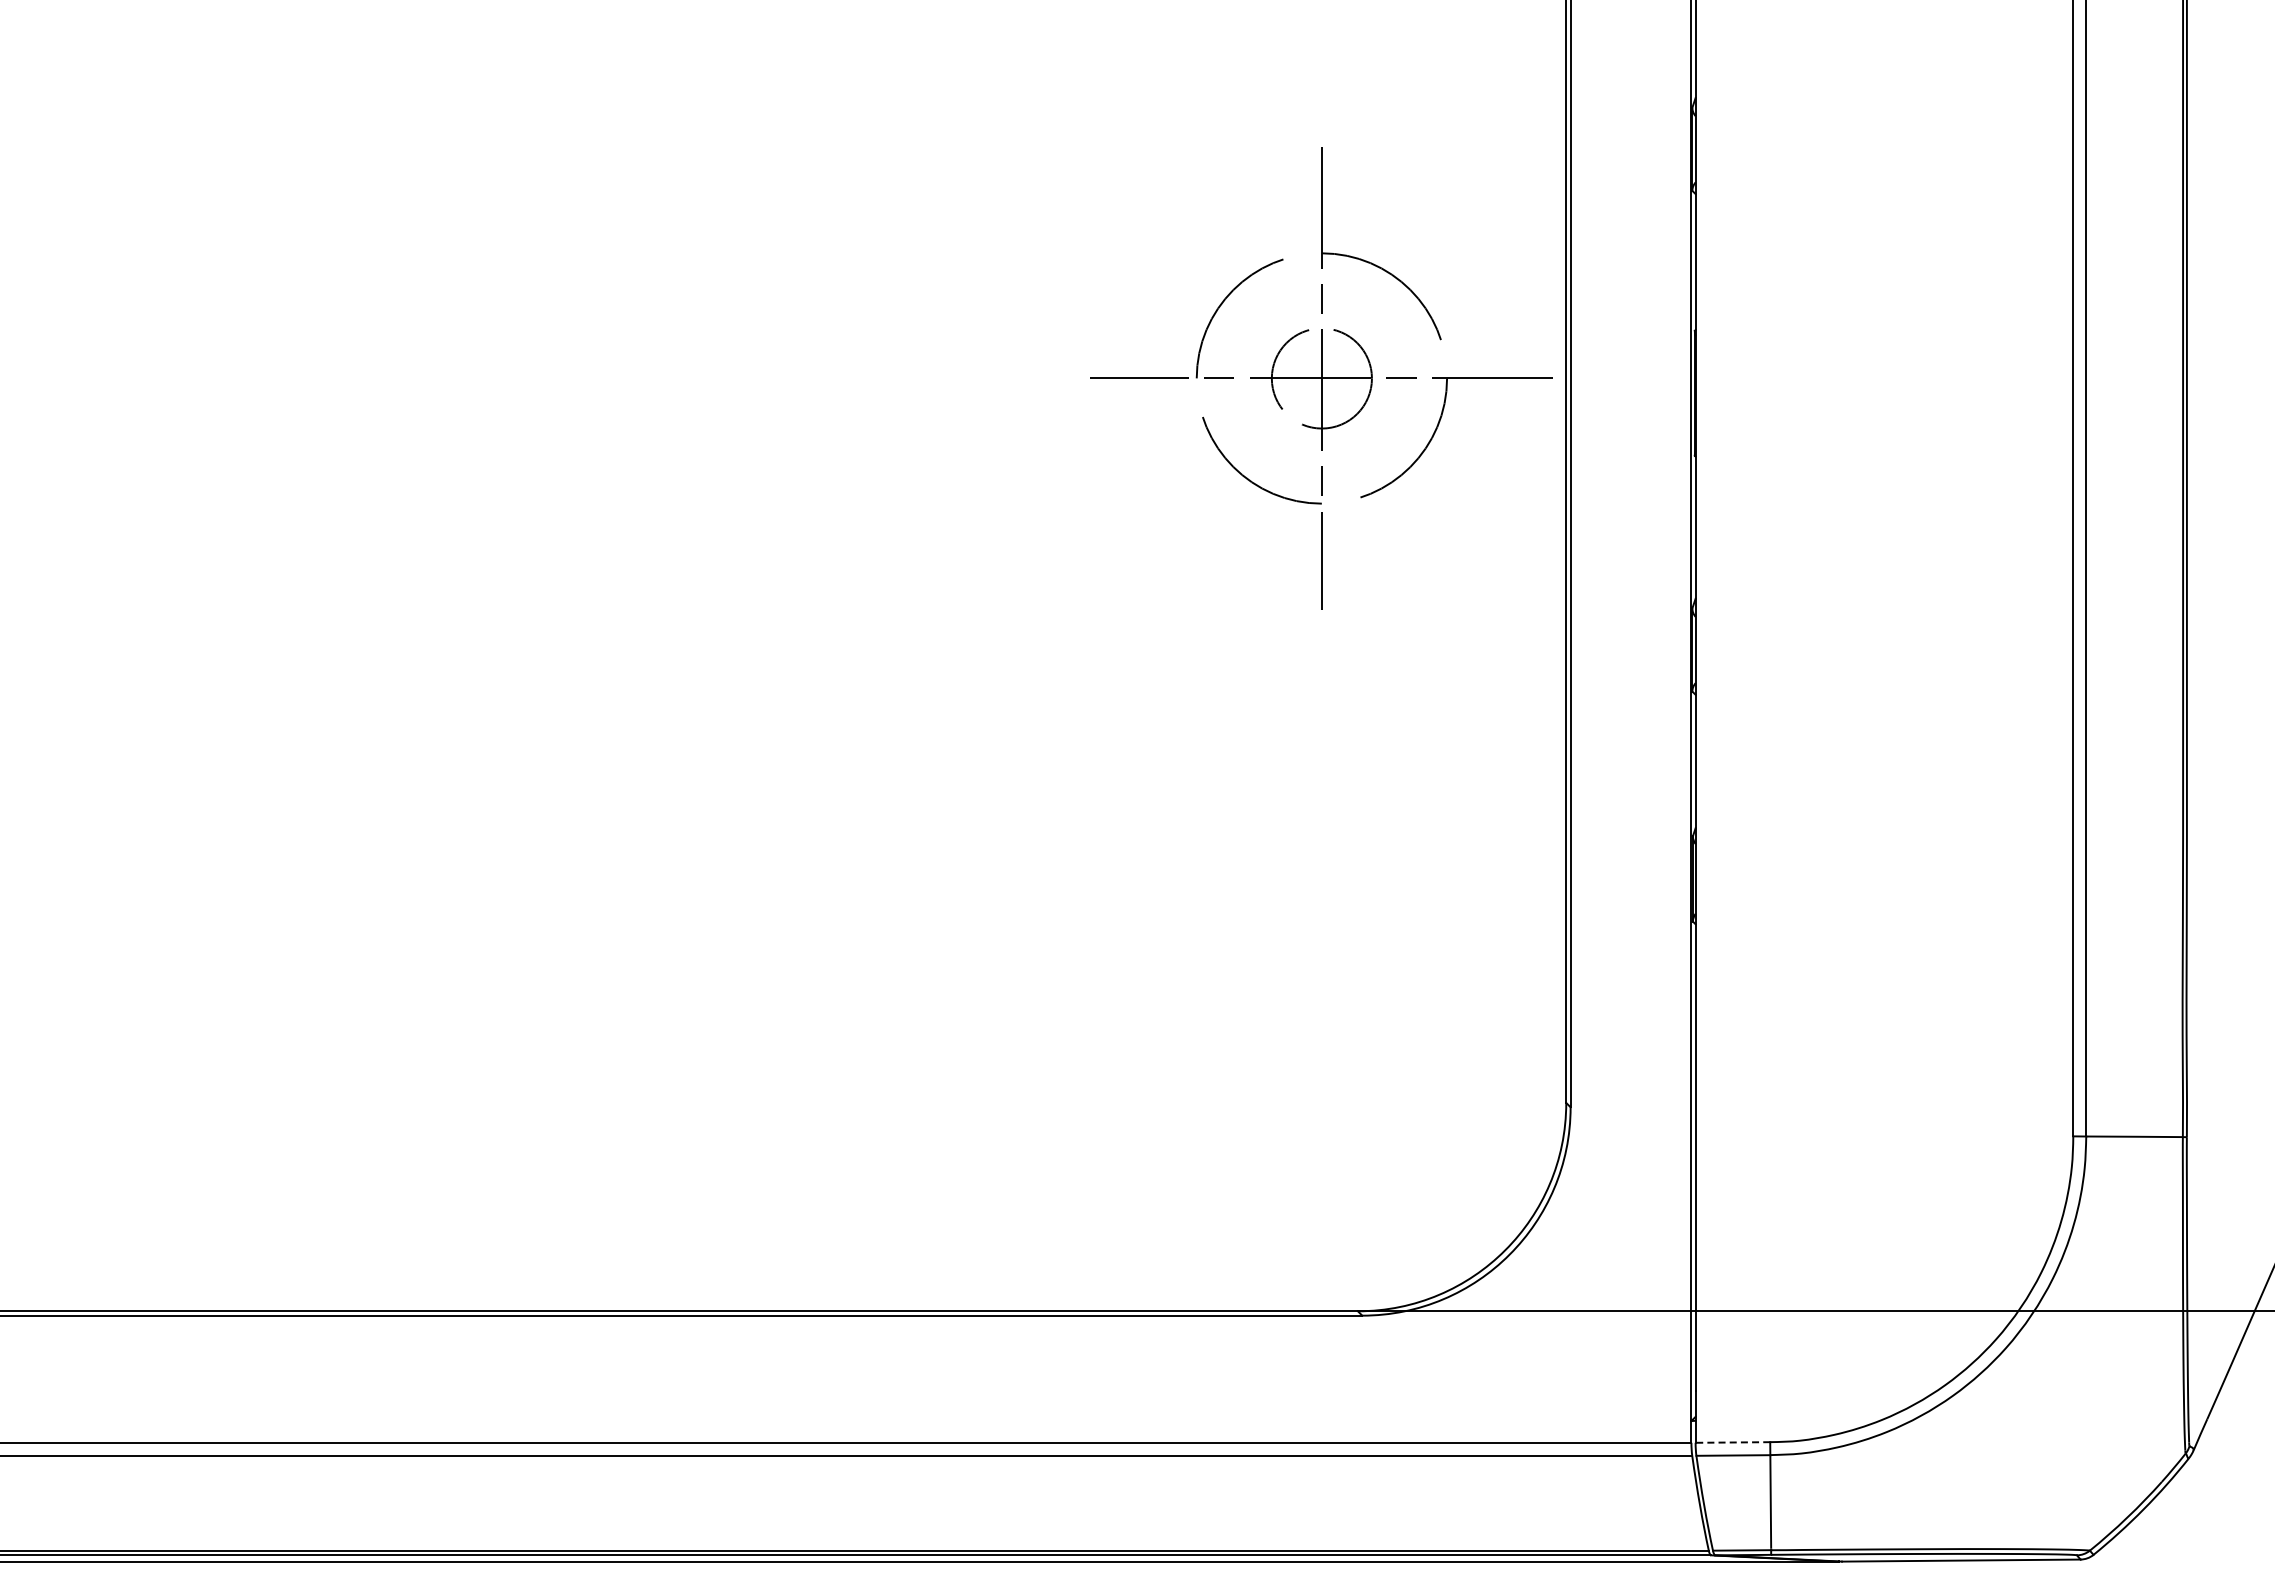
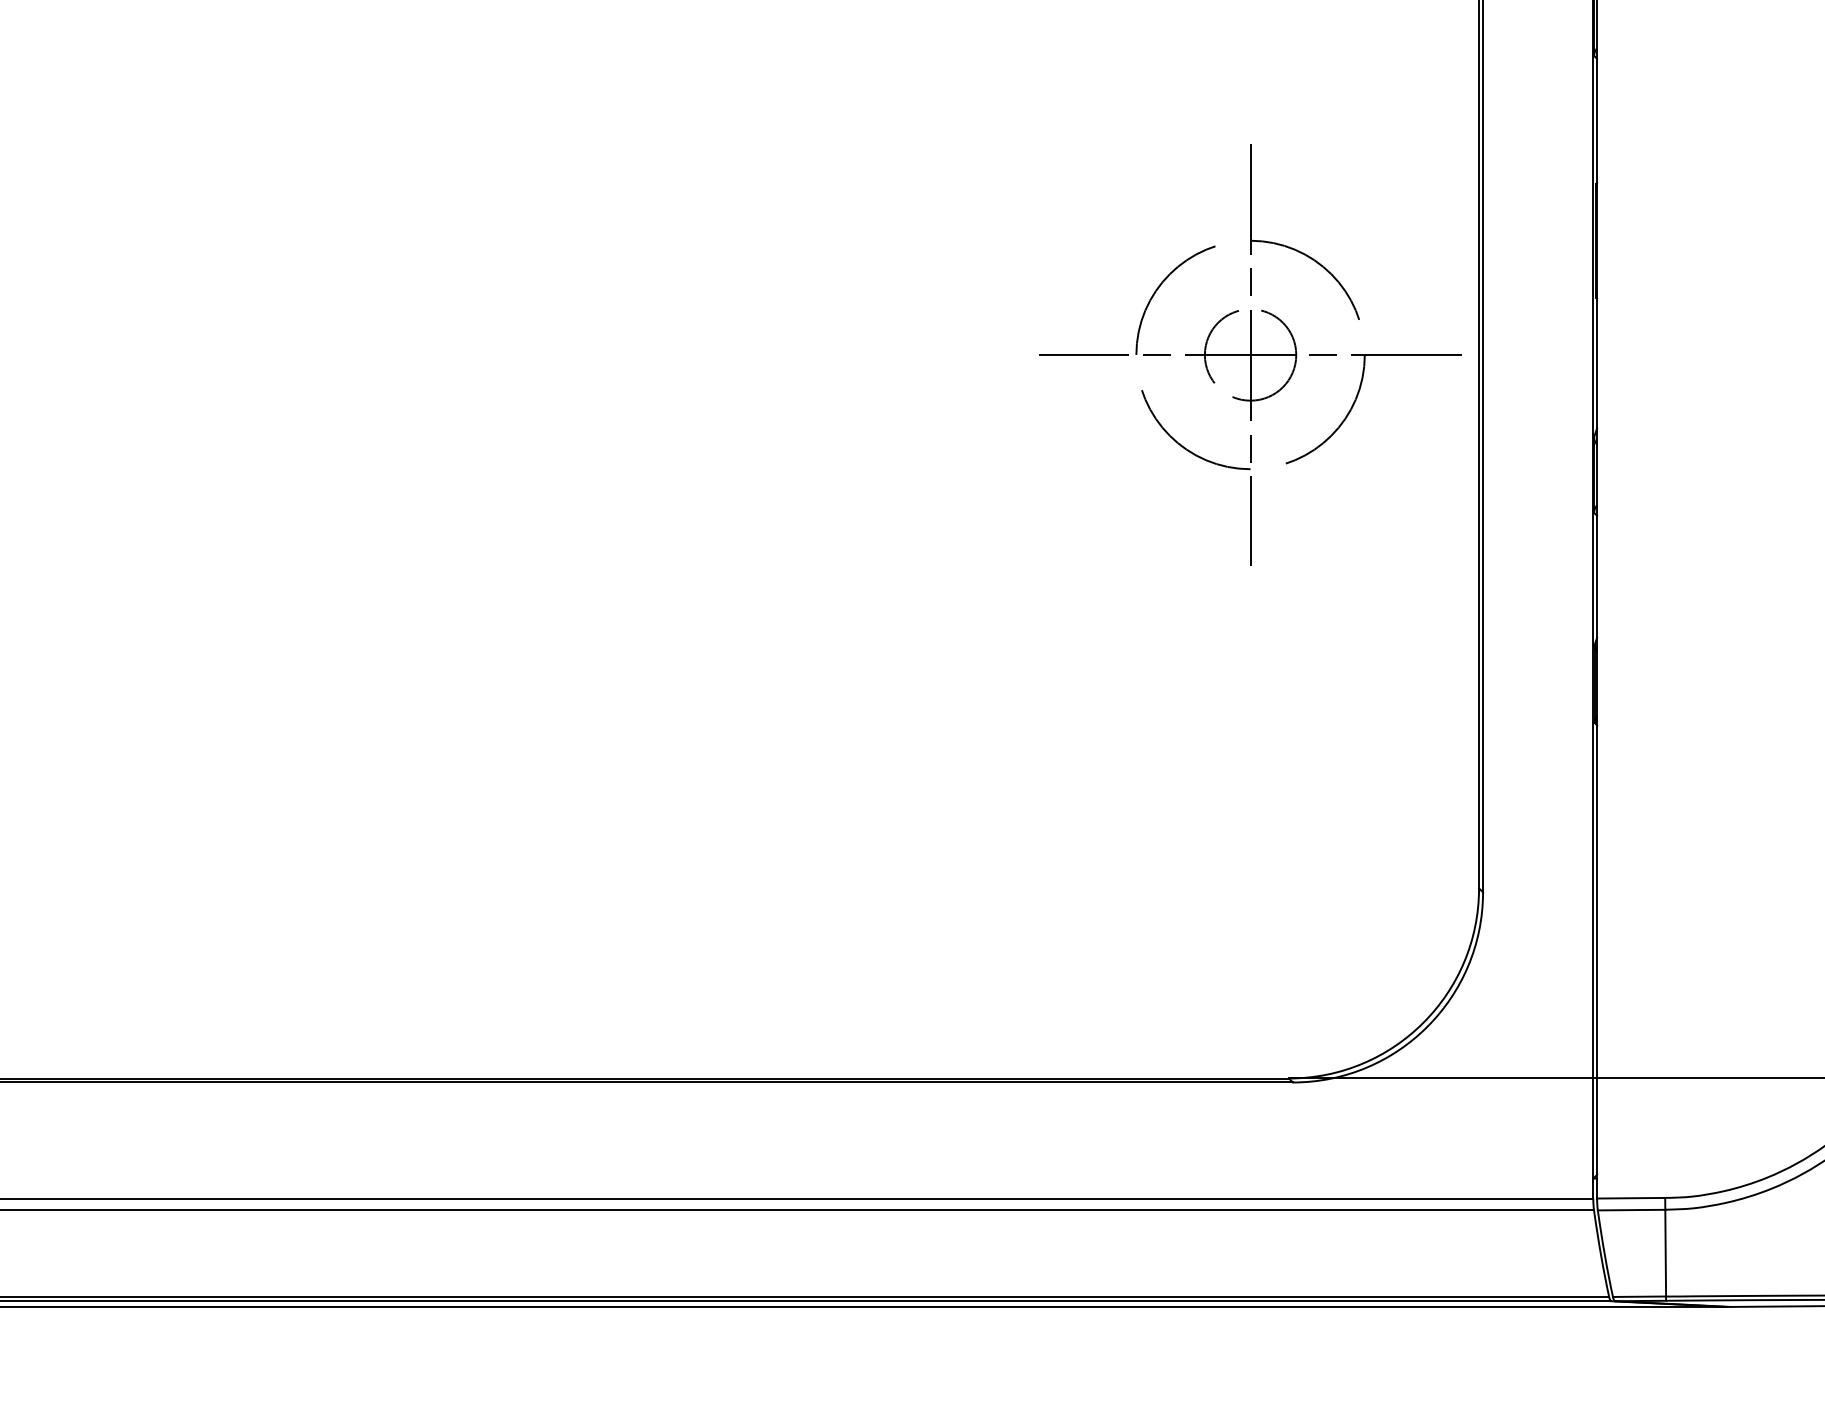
part: (1321, 378) -> (1250, 355), moved
line: (1732, 1442) -> (1630, 1198), dashed -> solid

